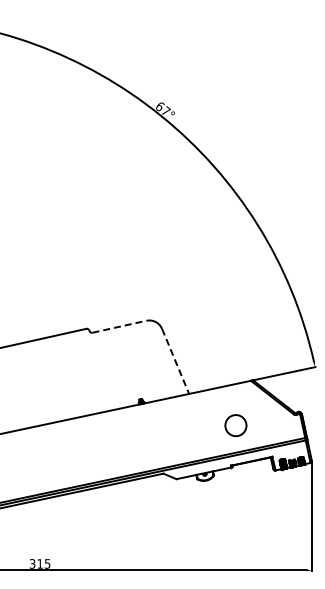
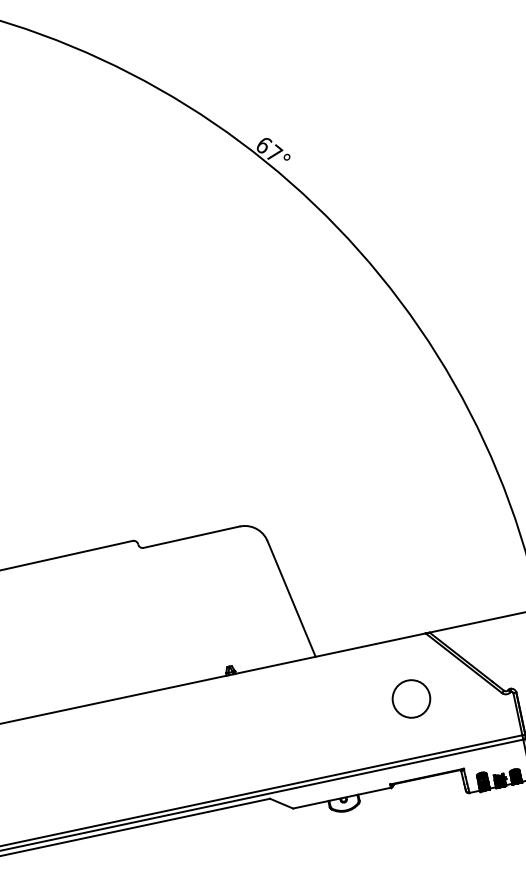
line: (119, 326) -> (191, 536), dashed -> solid
line: (175, 361) -> (291, 599), dashed -> solid
circle: (235, 425) -> (410, 698), moved

